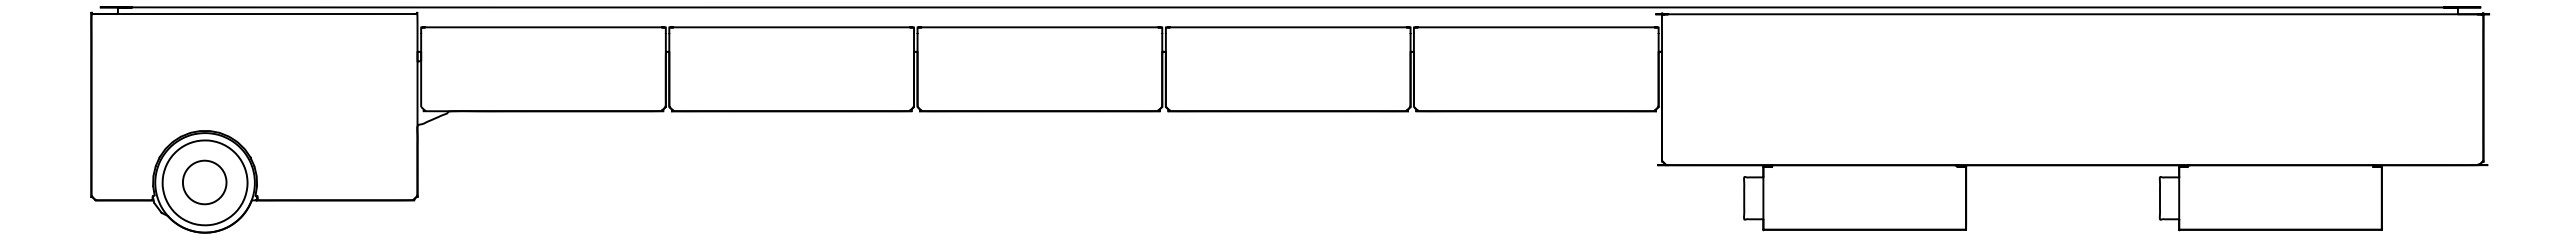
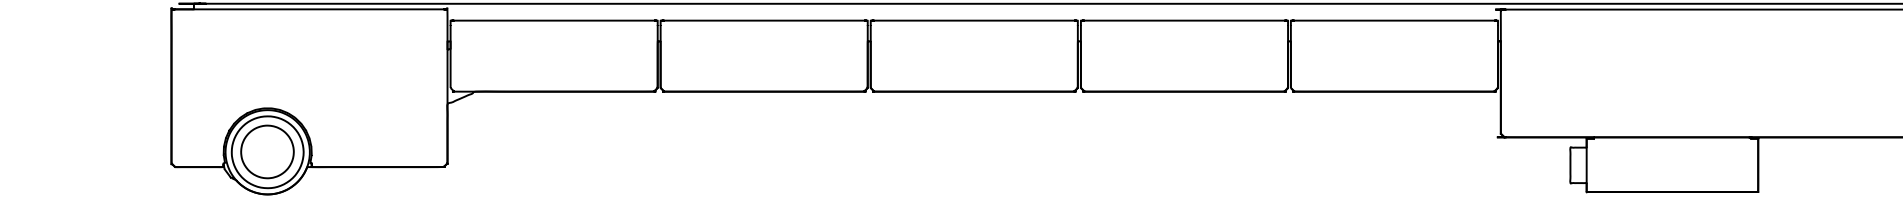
part: (204, 182) -> (267, 151), size x1.43

